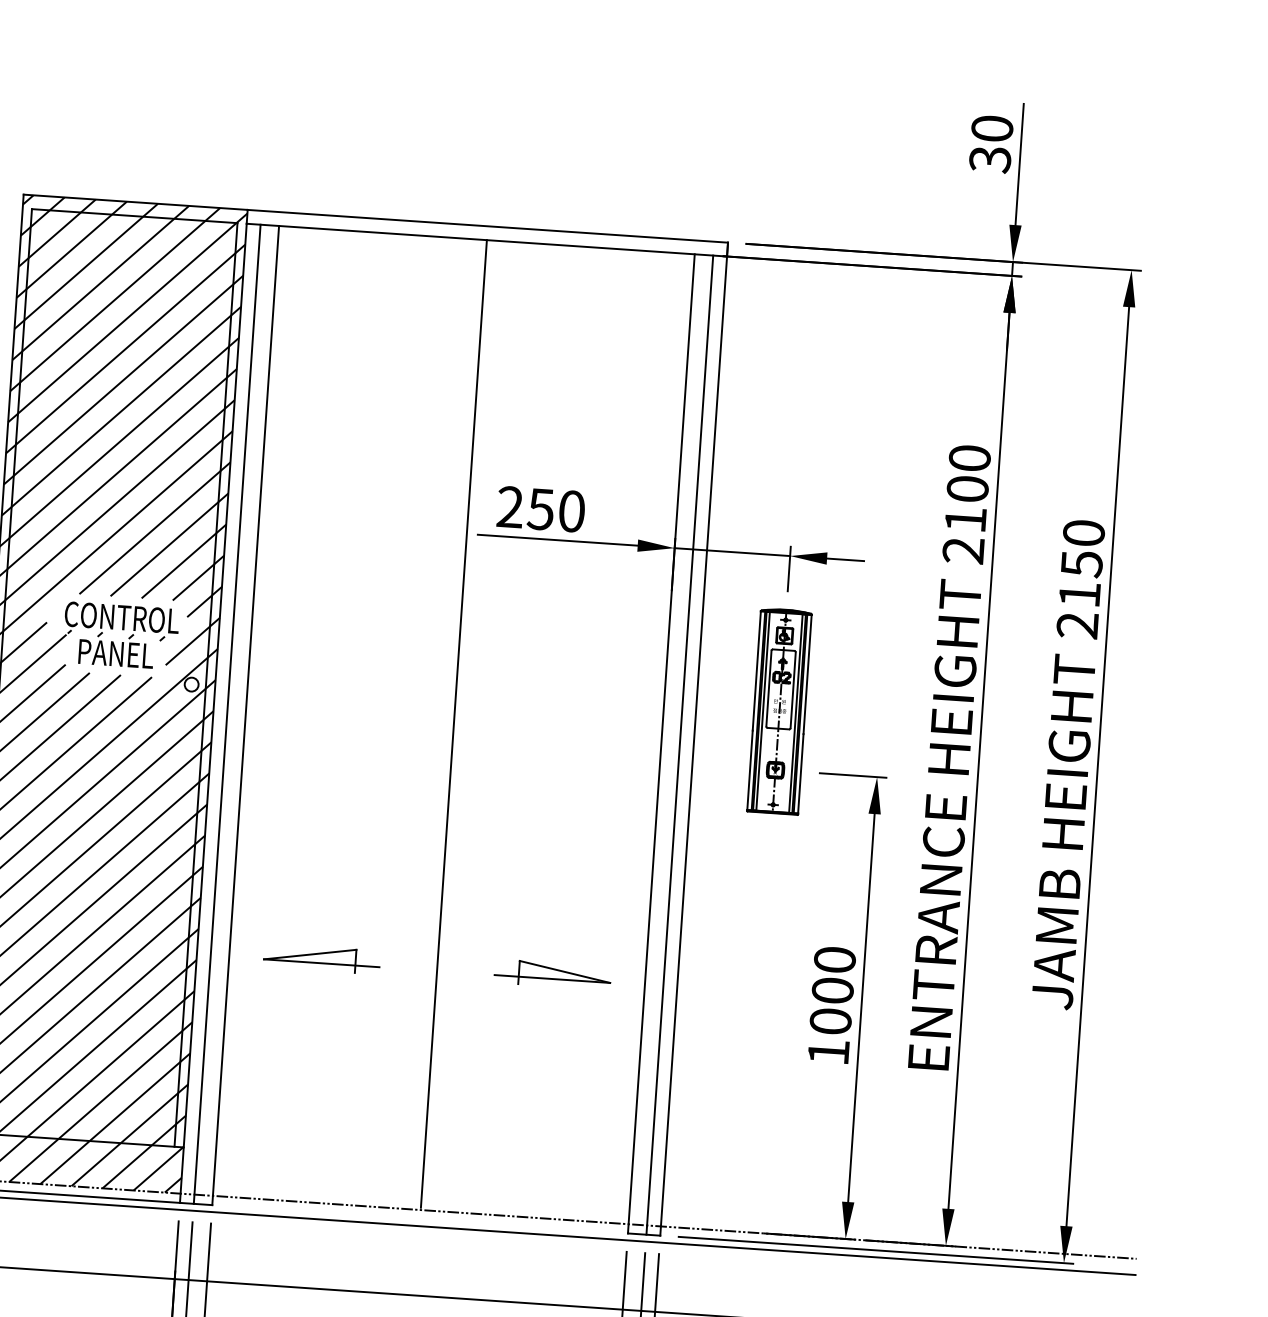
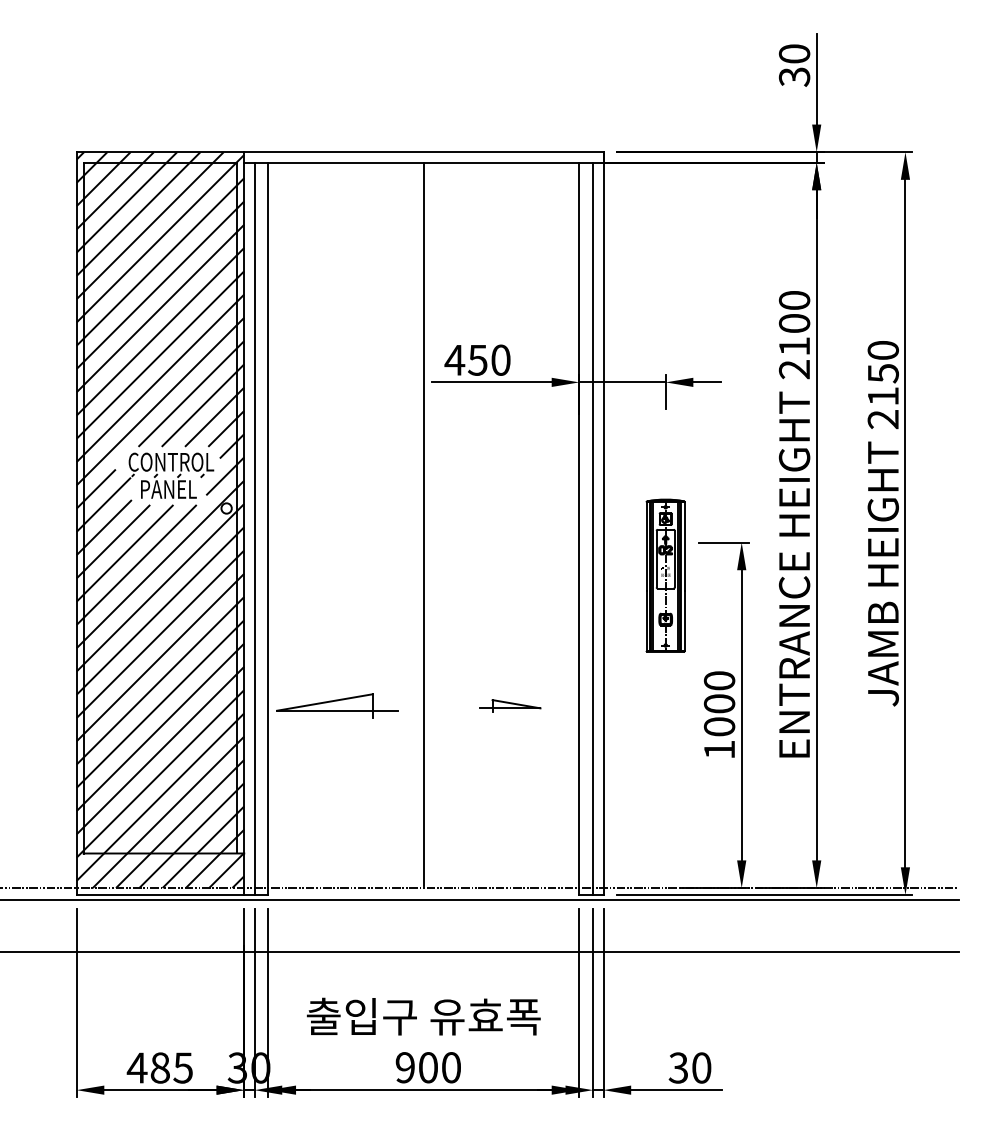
text: (509, 506) -> (454, 359), 250 -> 450
part: (779, 711) -> (665, 575), moved
part: (321, 958) -> (337, 705), size x1.4
part: (553, 973) -> (510, 705), size x0.7

